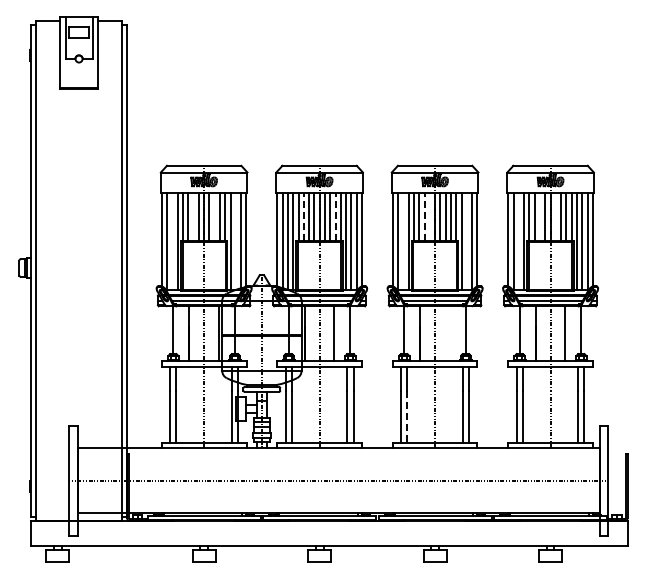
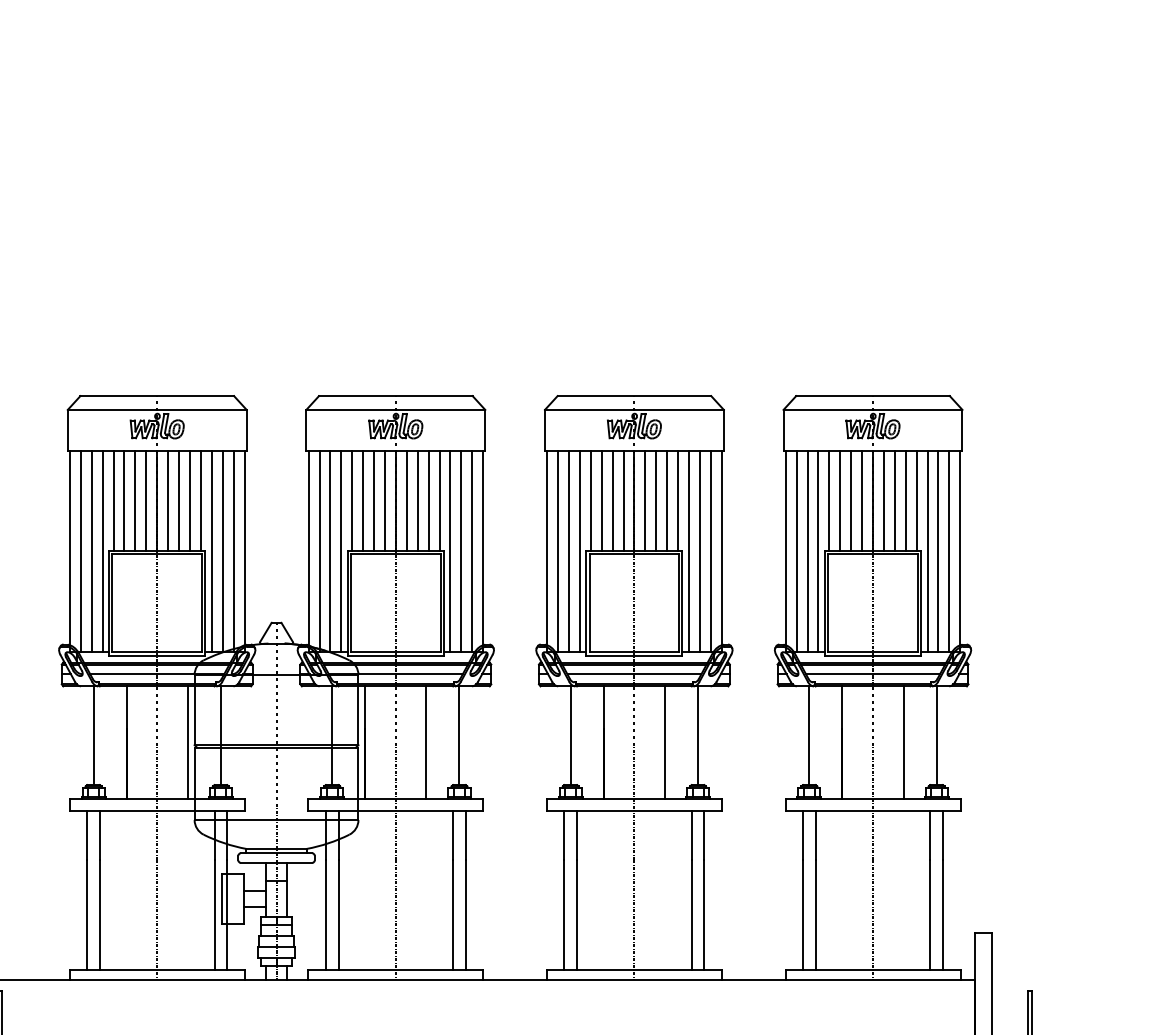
line: (193, 216) -> (135, 500), added
line: (214, 216) -> (178, 500), added
line: (303, 216) -> (362, 500), dashed -> solid
line: (335, 216) -> (428, 500), dashed -> solid
line: (424, 216) -> (612, 500), dashed -> solid
line: (429, 216) -> (622, 500), added
line: (540, 216) -> (852, 500), added
line: (555, 216) -> (883, 500), added
line: (172, 240) -> (91, 550), added
line: (235, 240) -> (221, 550), added
line: (403, 240) -> (569, 550), added
line: (466, 240) -> (699, 550), added
line: (518, 240) -> (806, 550), added
line: (449, 333) -> (664, 742), added
line: (407, 417) -> (577, 916), dashed -> solid

